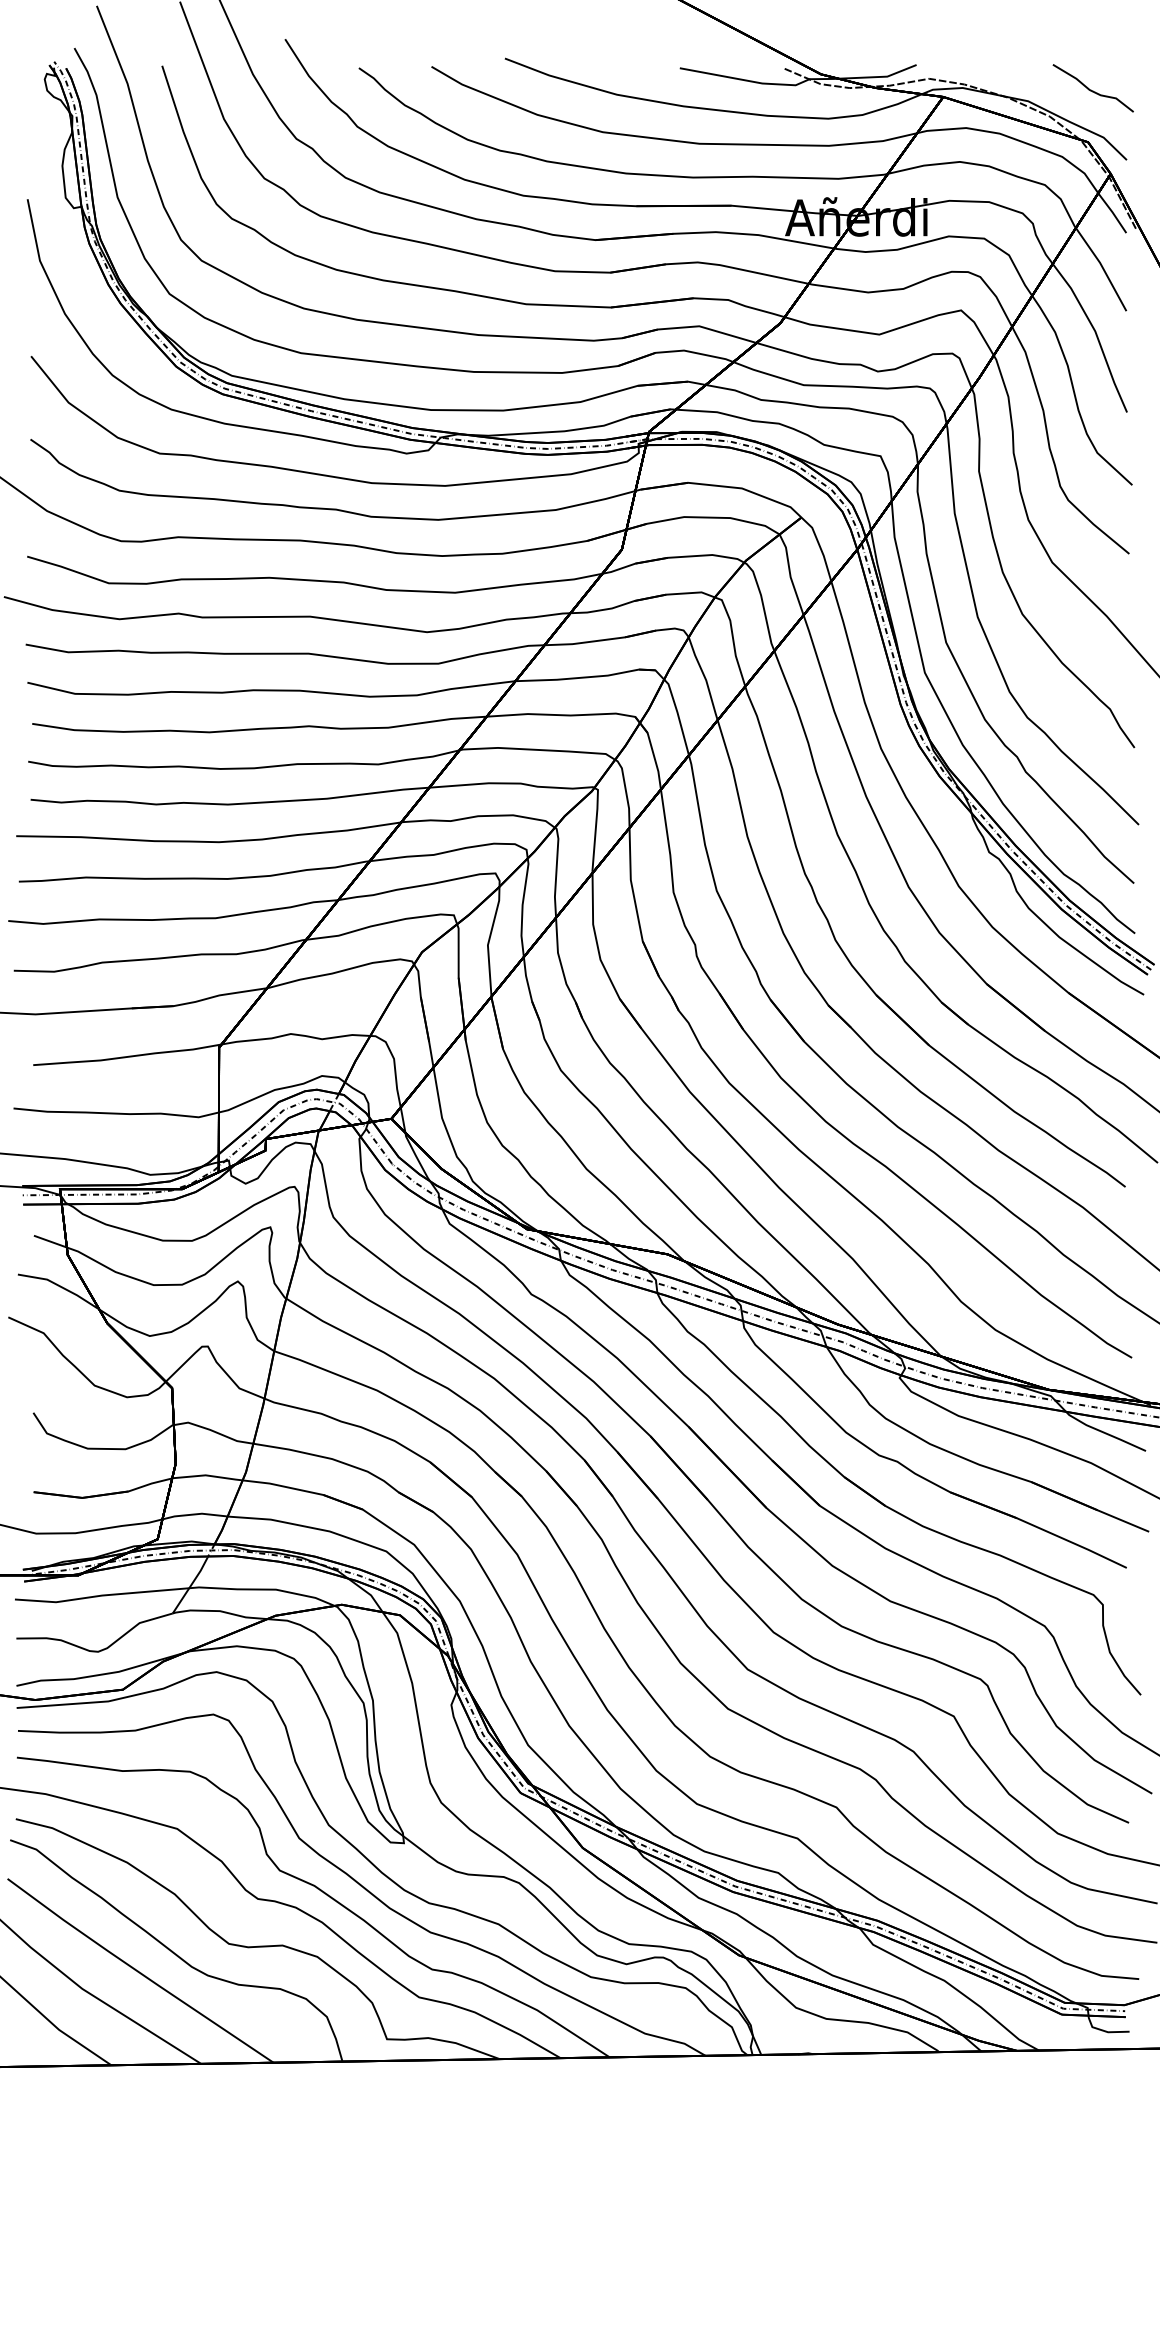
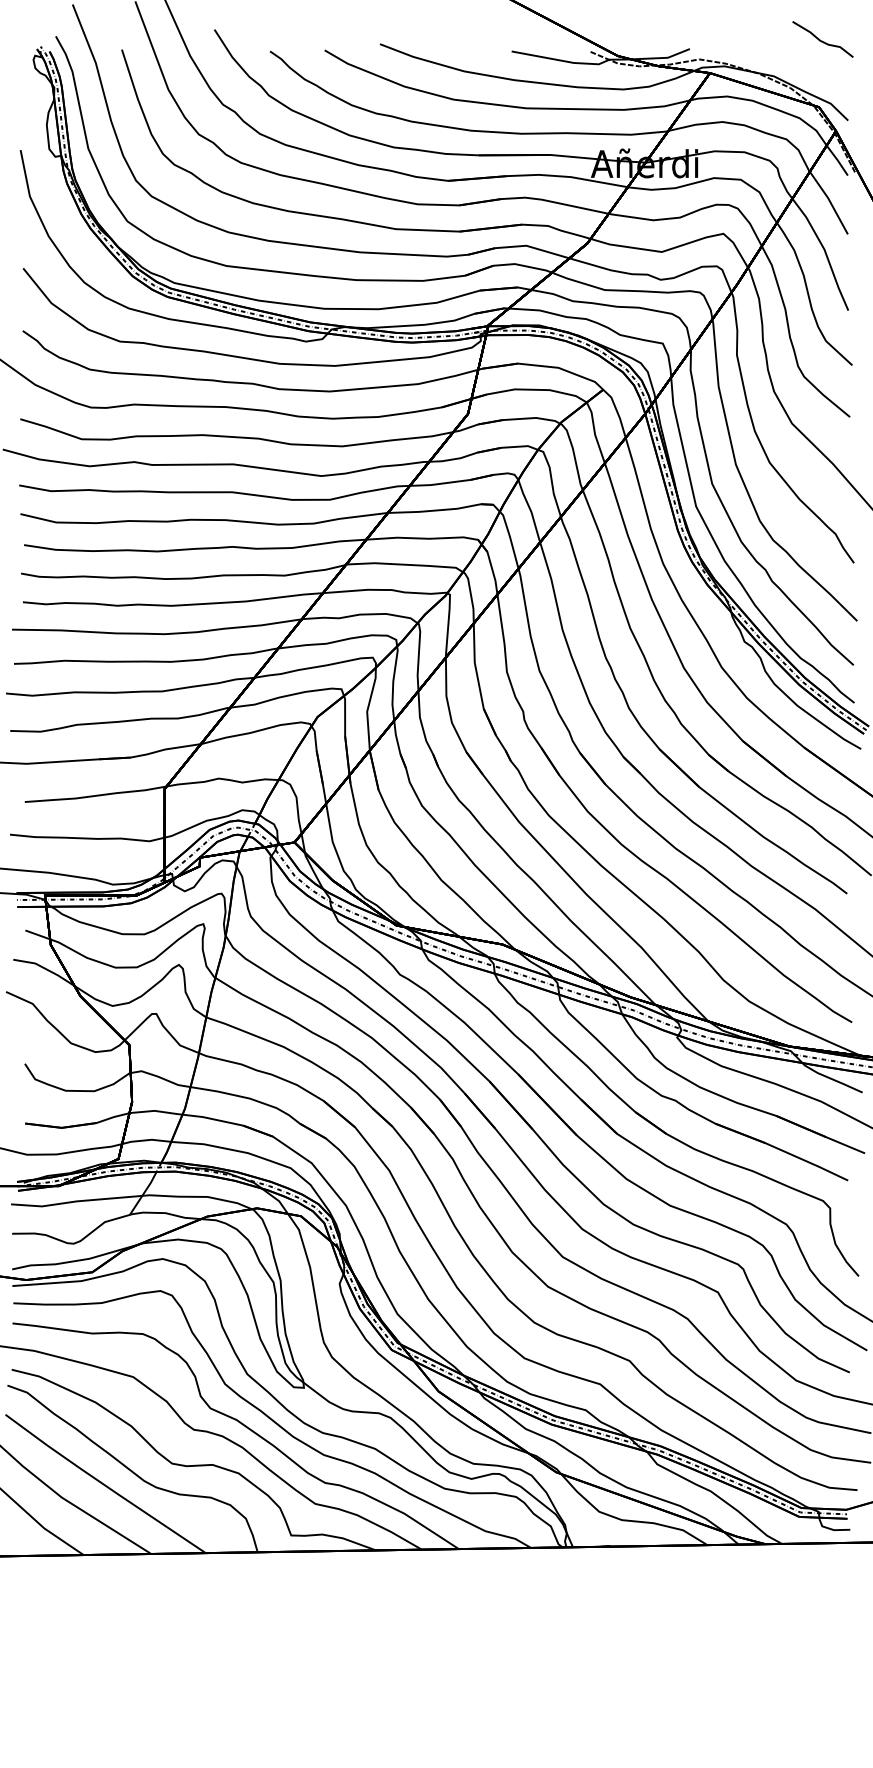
curve: (1091, 89) -> (821, 40), moved

